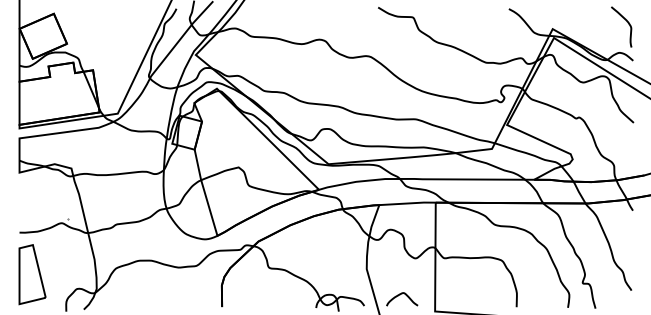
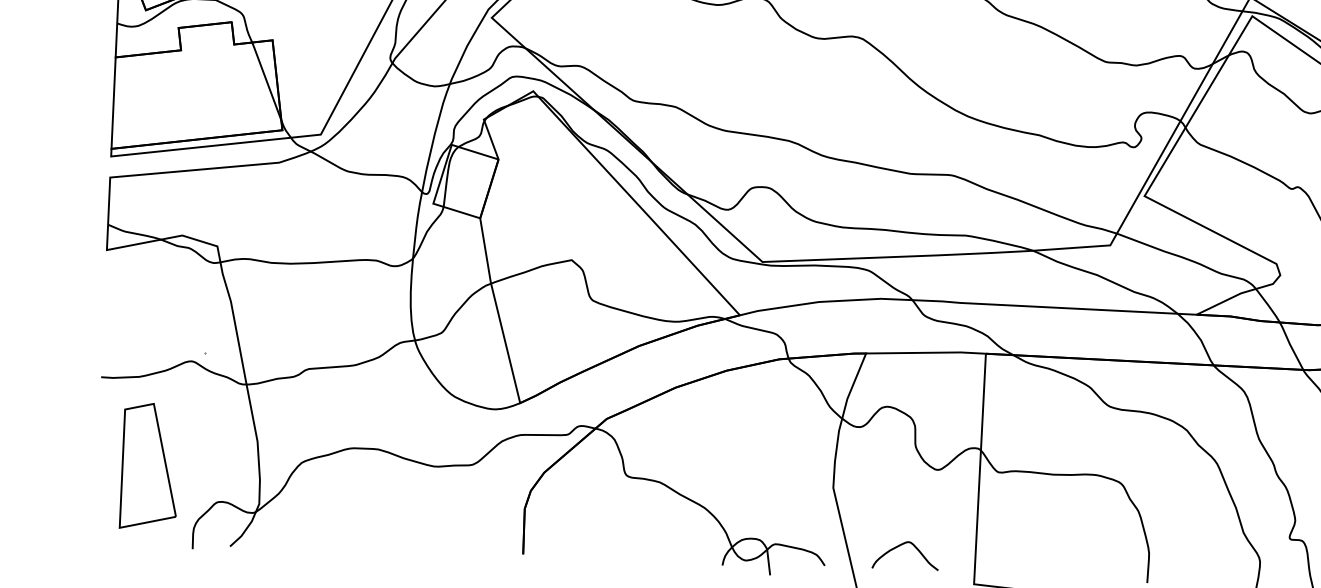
part: (32, 274) -> (150, 466), moved

